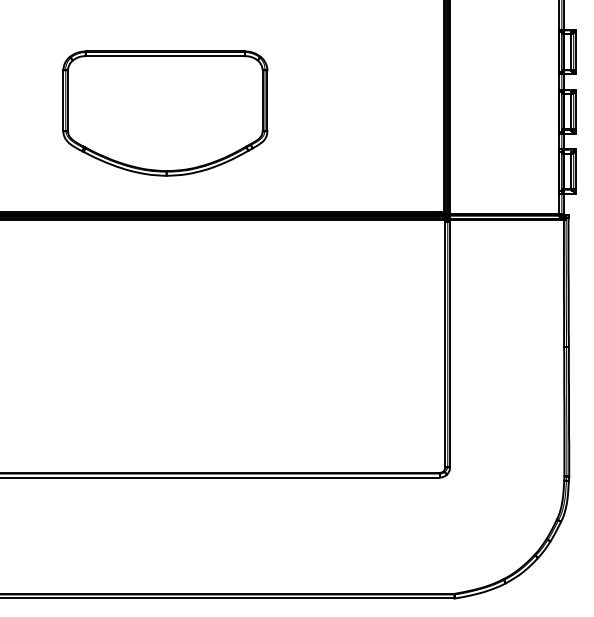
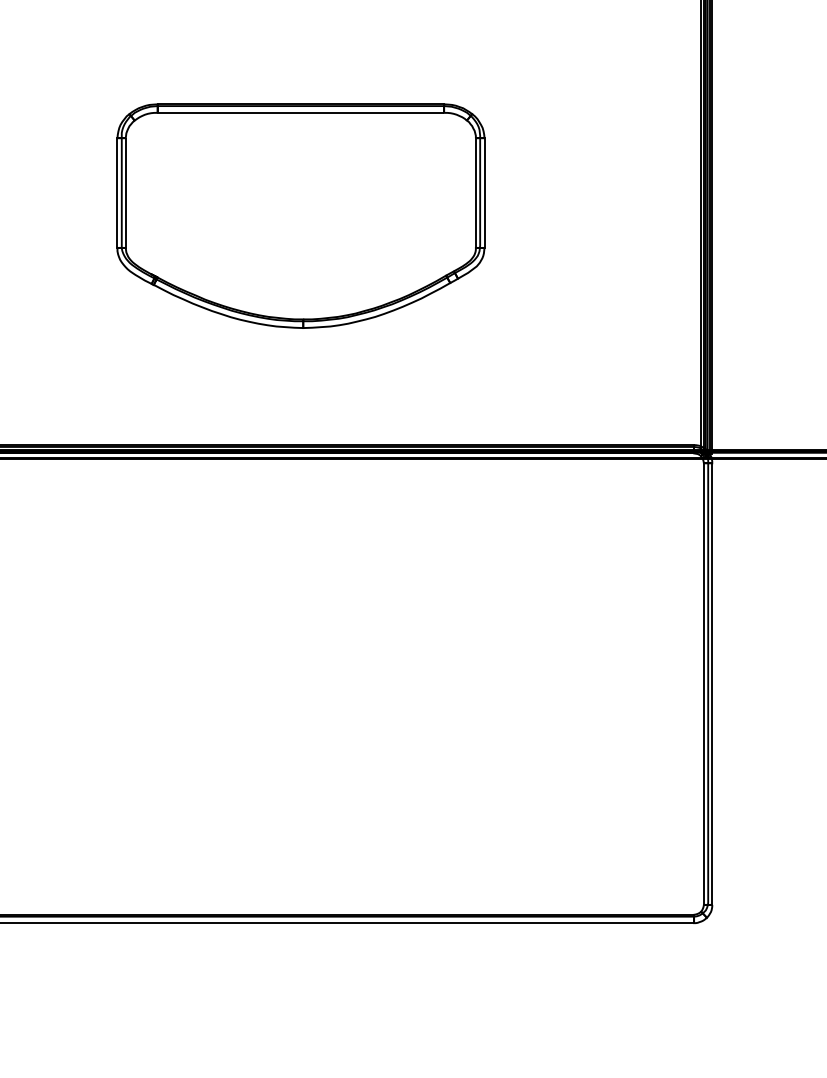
part: (165, 113) -> (301, 215), moved

